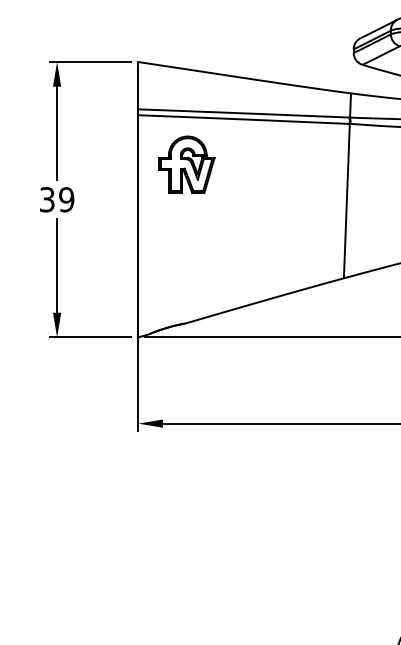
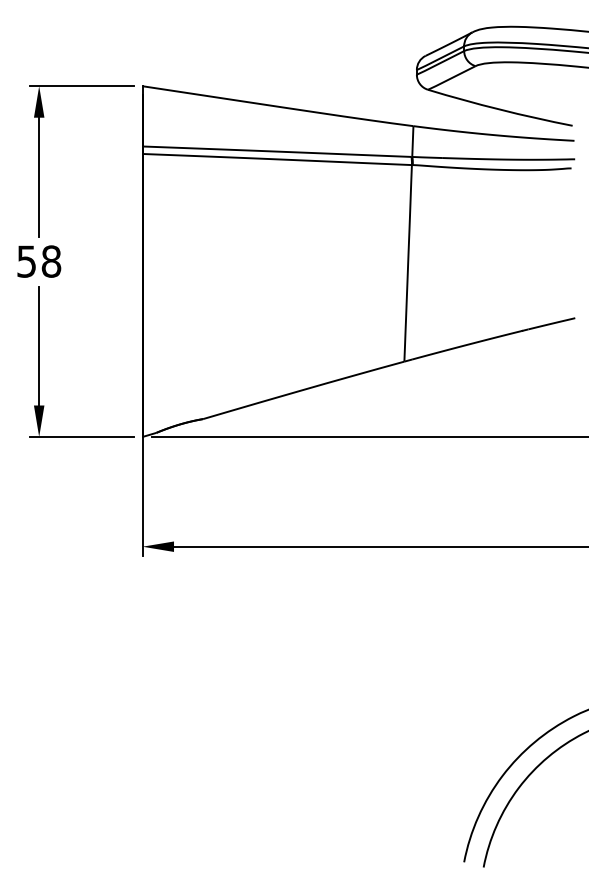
part: (186, 164) -> (204, 216), removed
text: (57, 199) -> (39, 261), 39 -> 58

